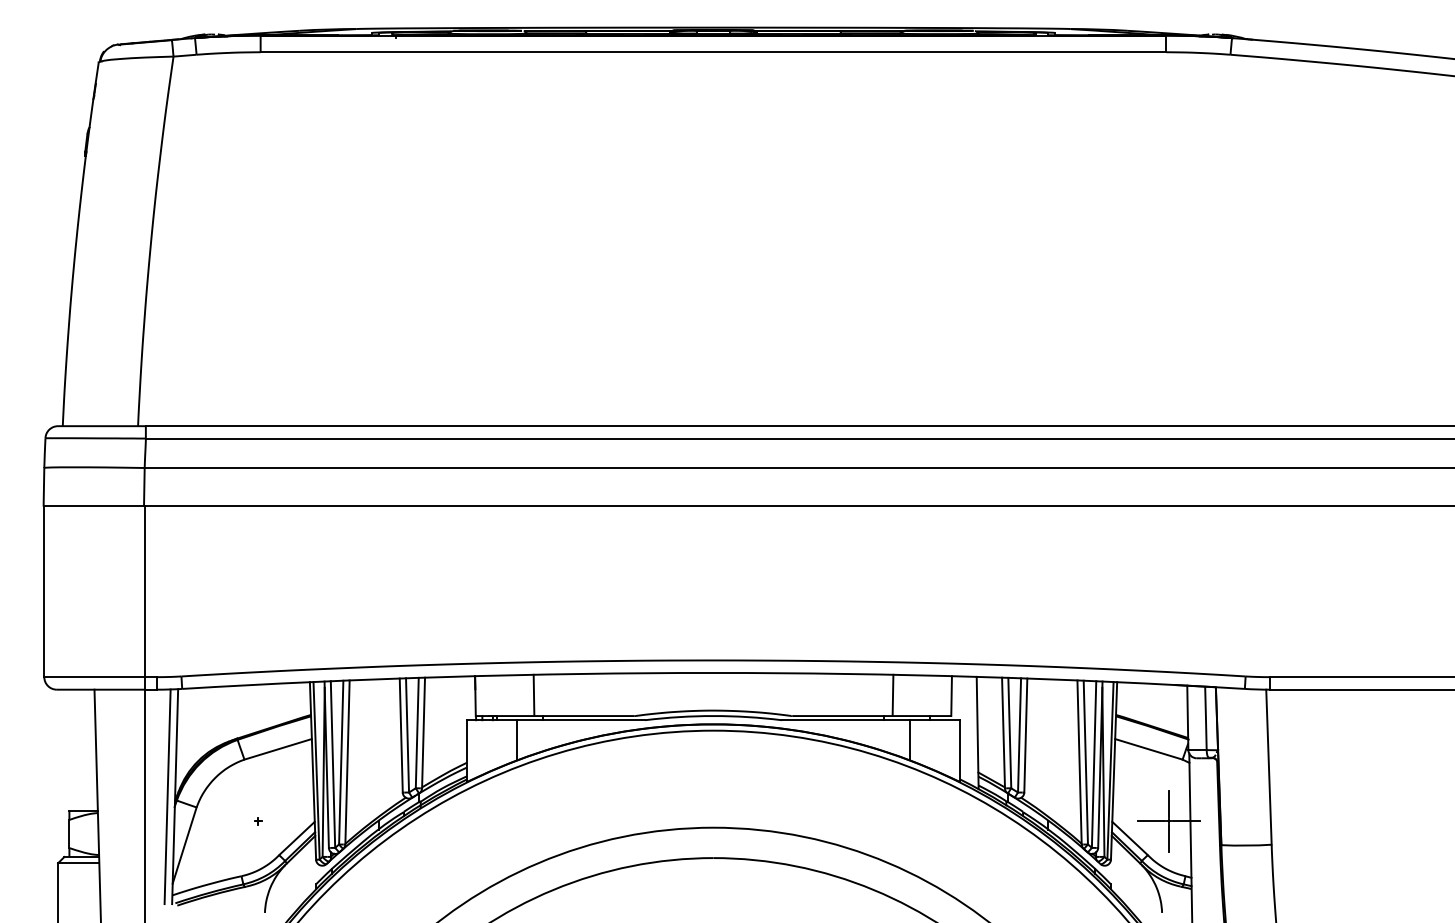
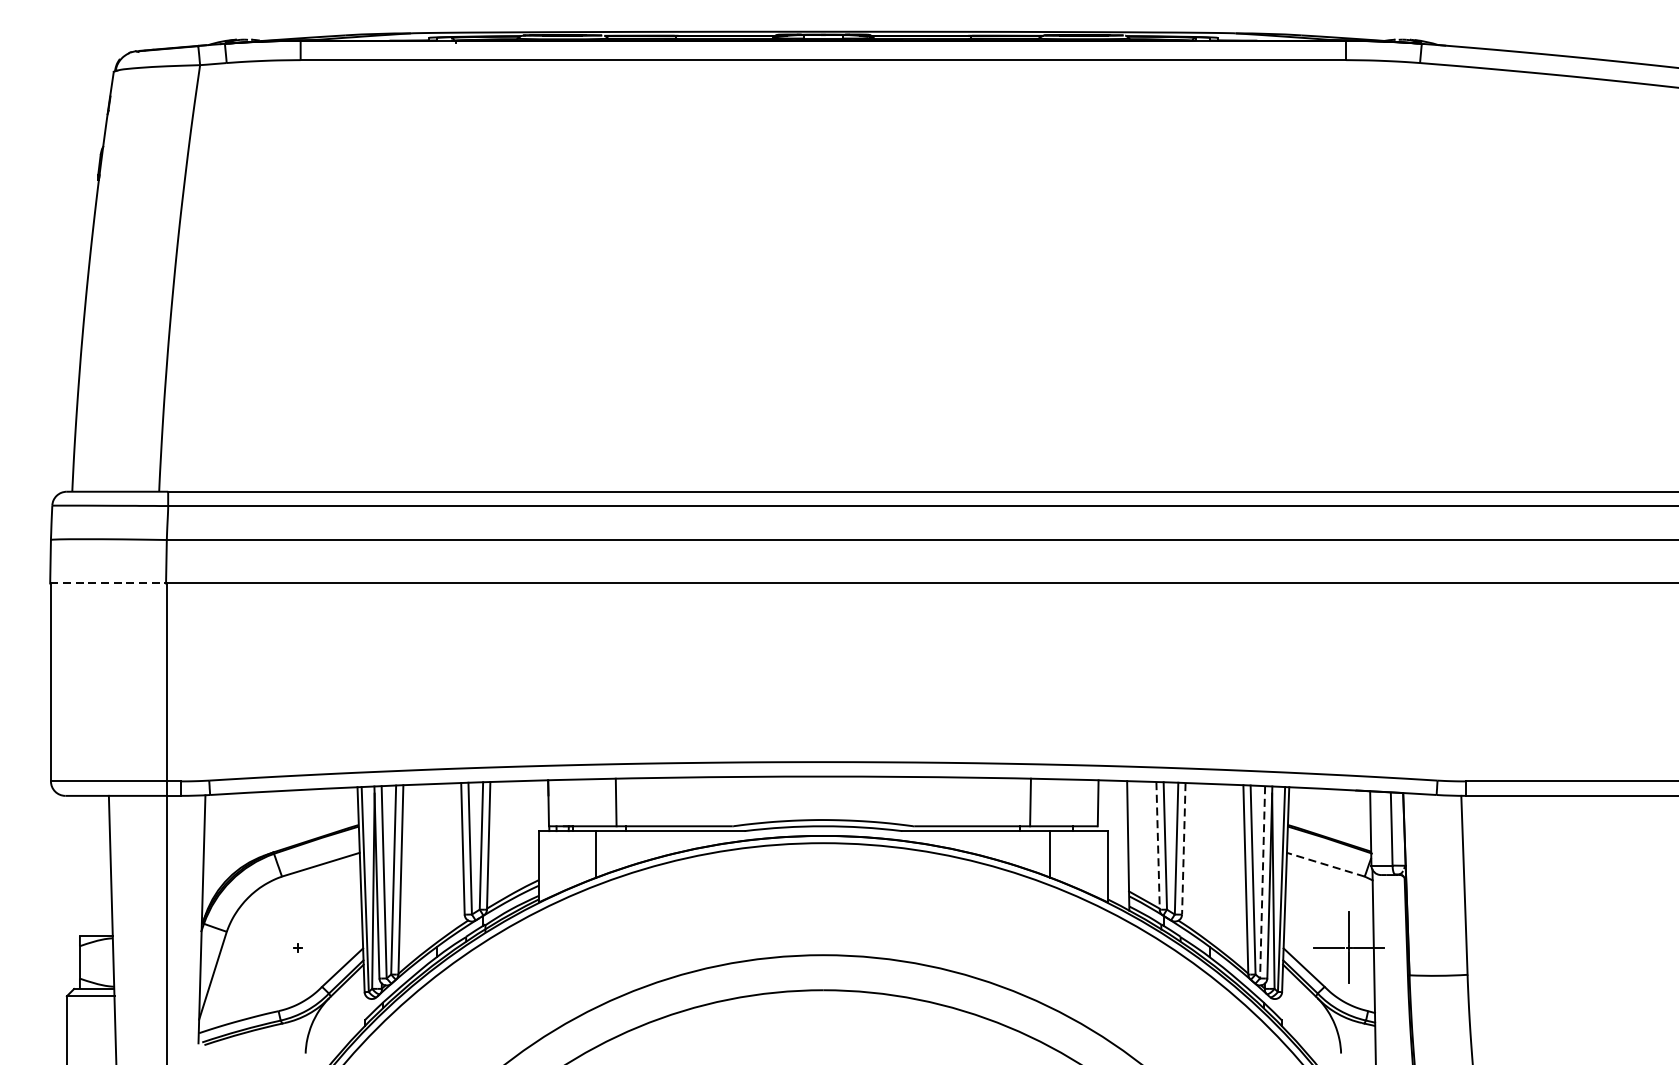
line: (94, 505) -> (108, 583), solid -> dashed
line: (1003, 733) -> (1158, 846), solid -> dashed
line: (1025, 735) -> (1183, 848), solid -> dashed
line: (1148, 749) -> (1325, 864), solid -> dashed
line: (1094, 765) -> (1263, 883), solid -> dashed
line: (167, 796) -> (193, 919), removed

